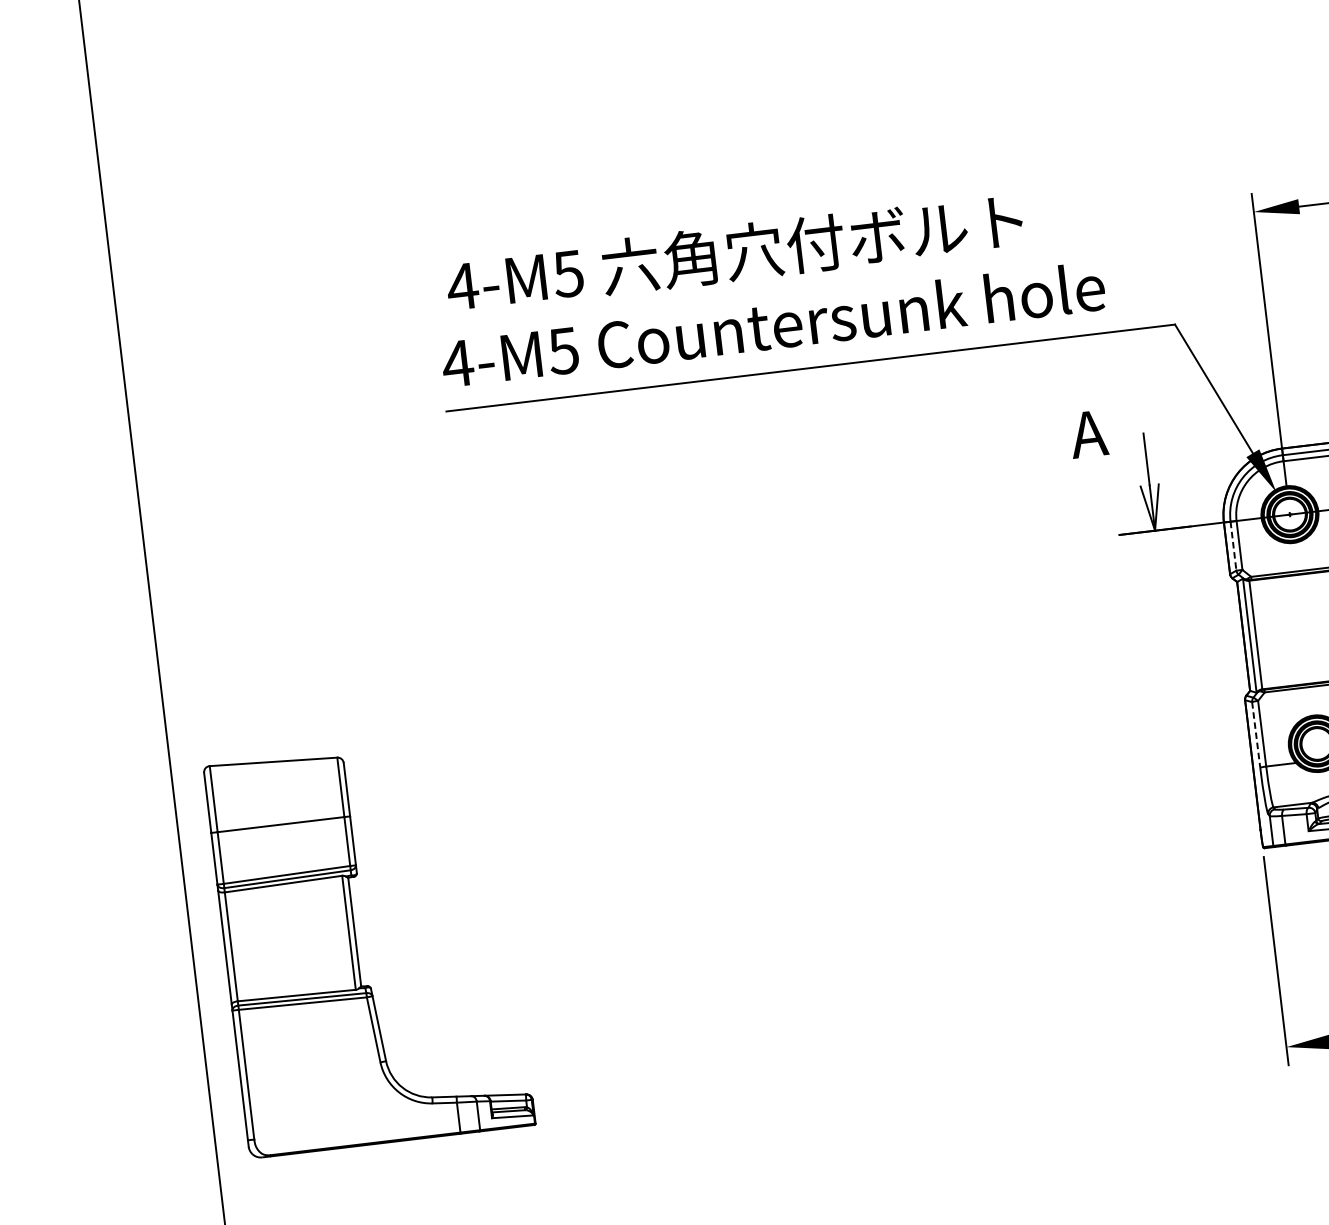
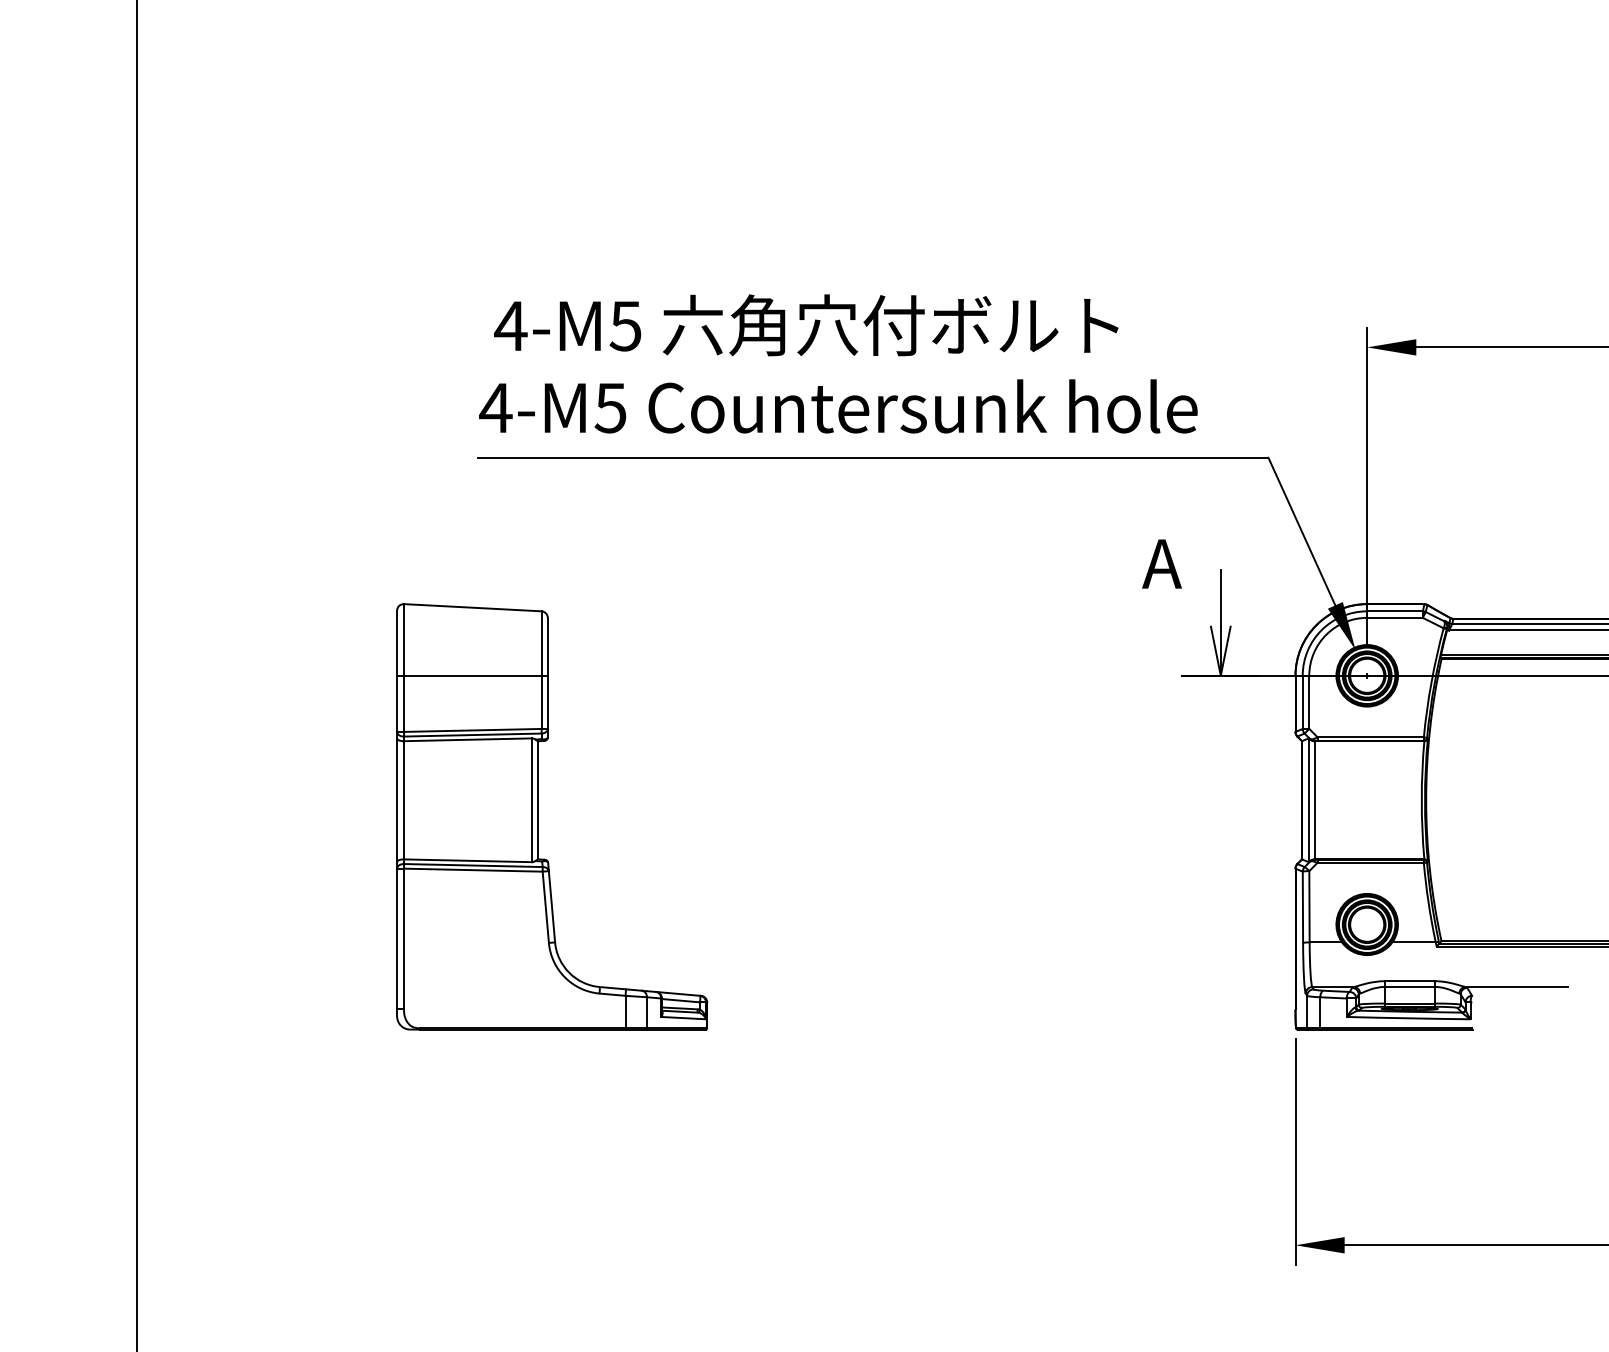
line: (1233, 546) -> (1302, 702), dashed -> solid
line: (1255, 735) -> (1302, 907), dashed -> solid
part: (356, 947) -> (538, 816), moved

